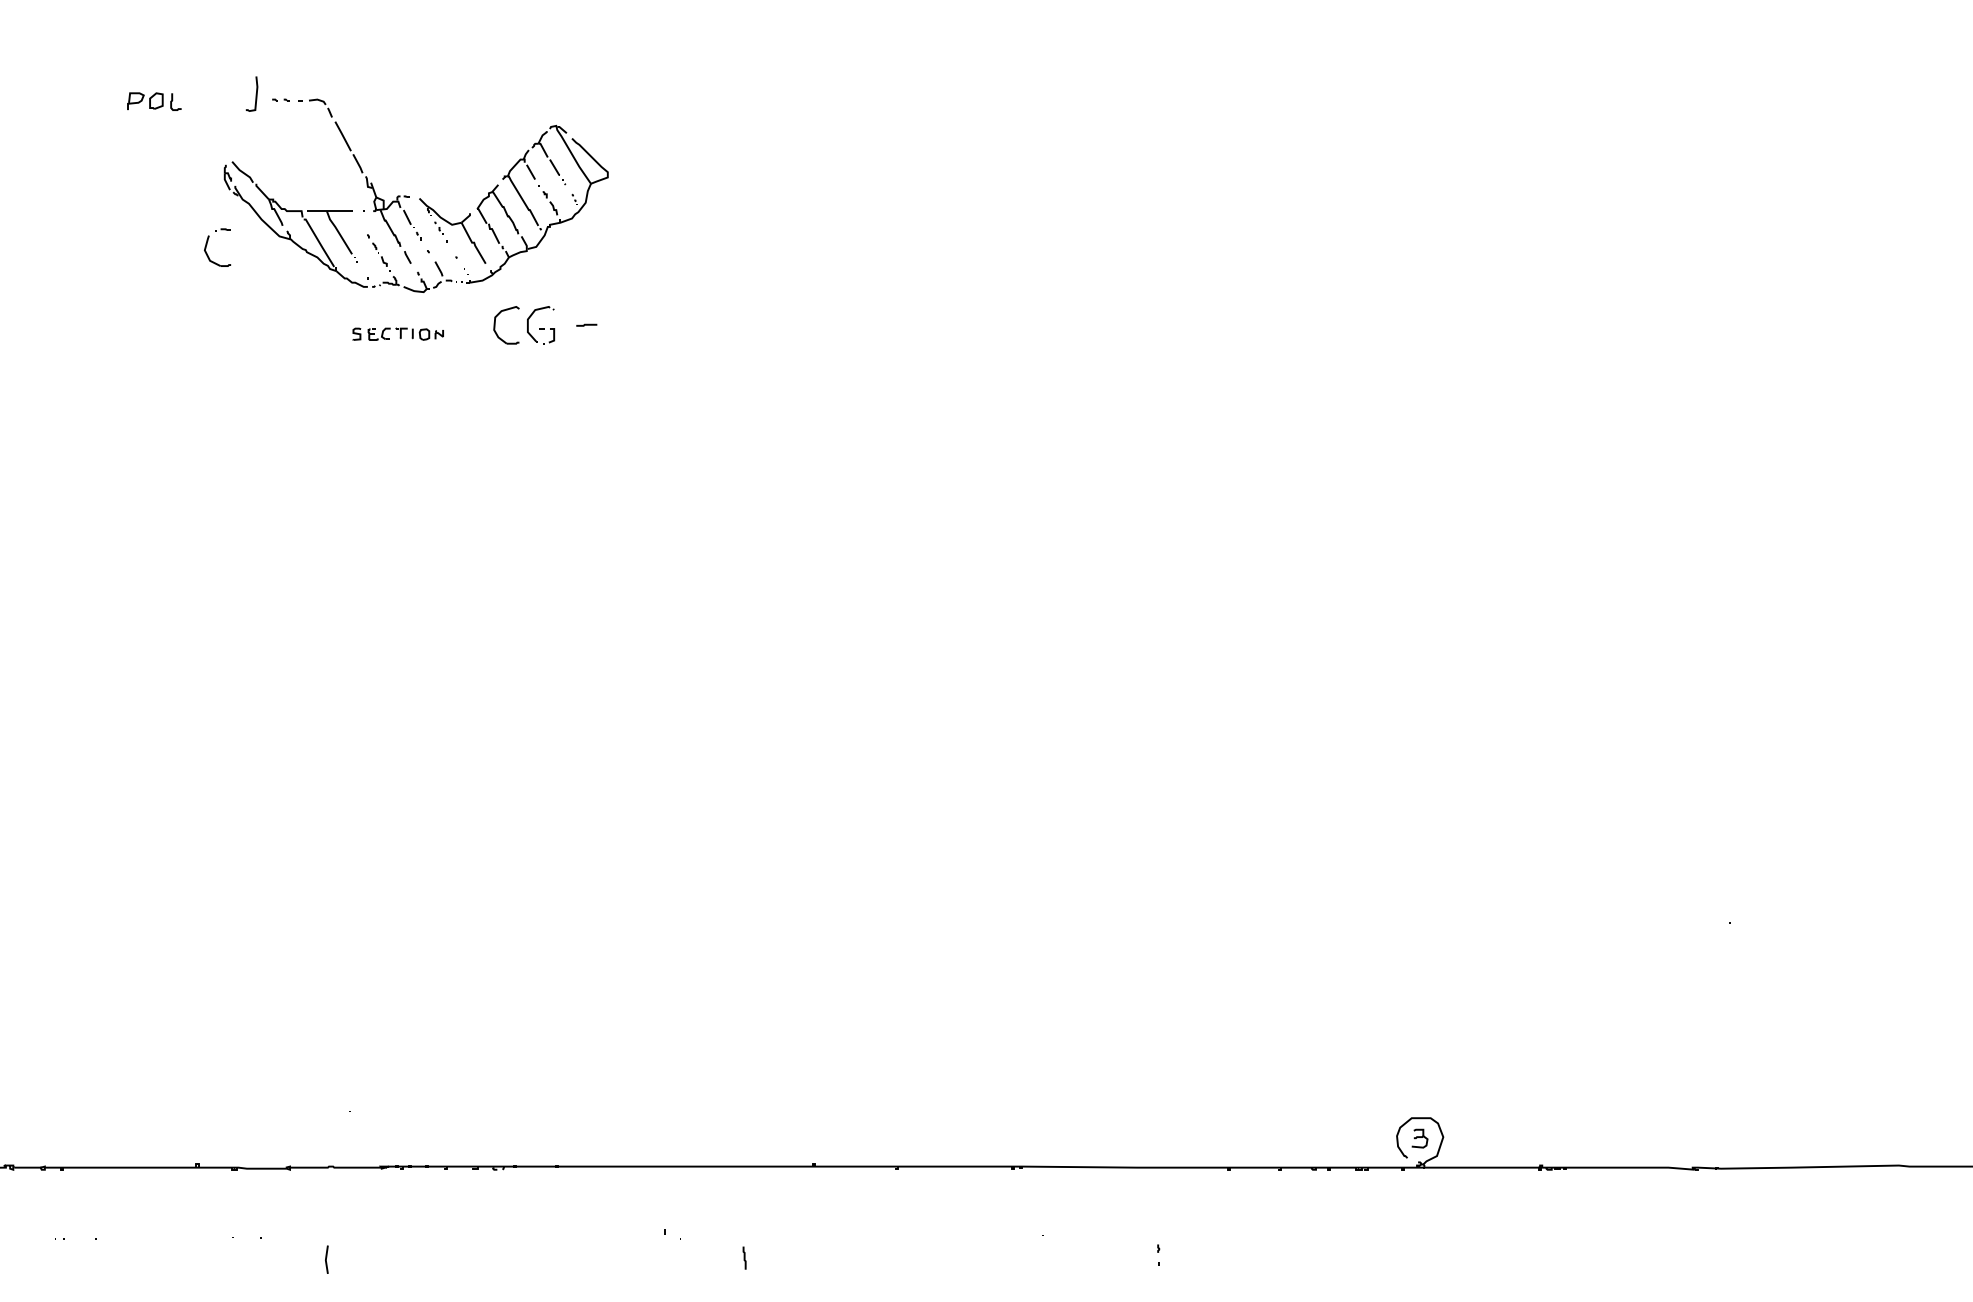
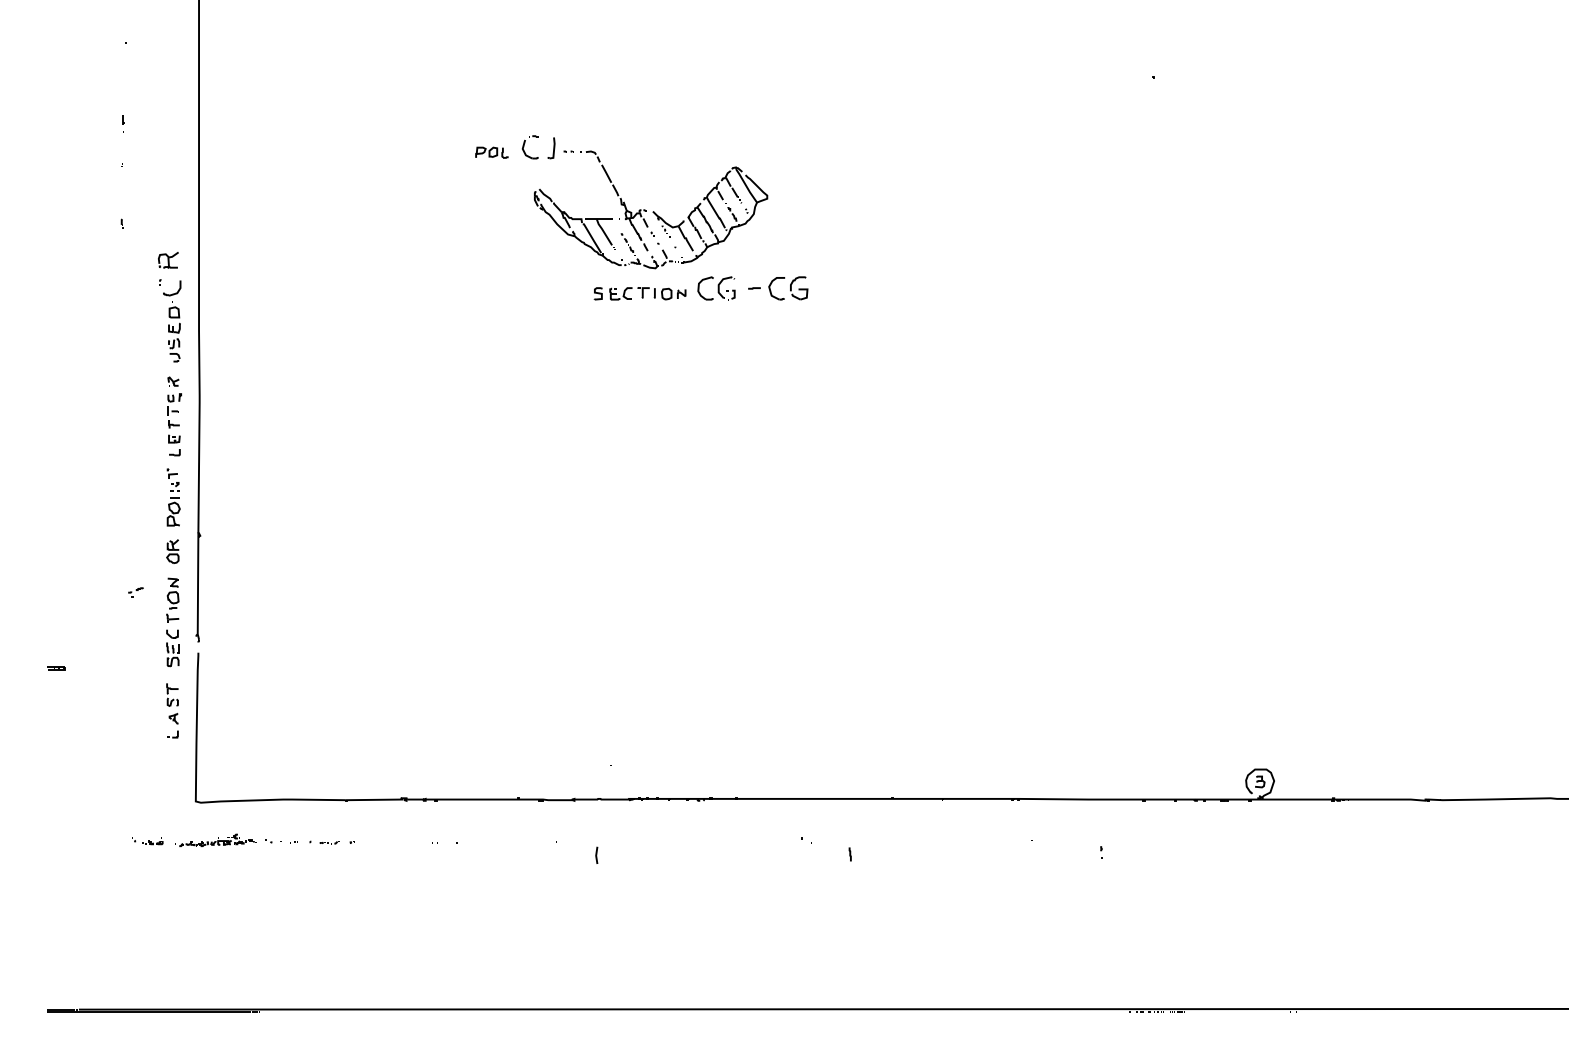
part: (215, 247) -> (529, 147), moved
part: (642, 325) -> (788, 288), added
part: (397, 333) -> (639, 293), size x1.67

